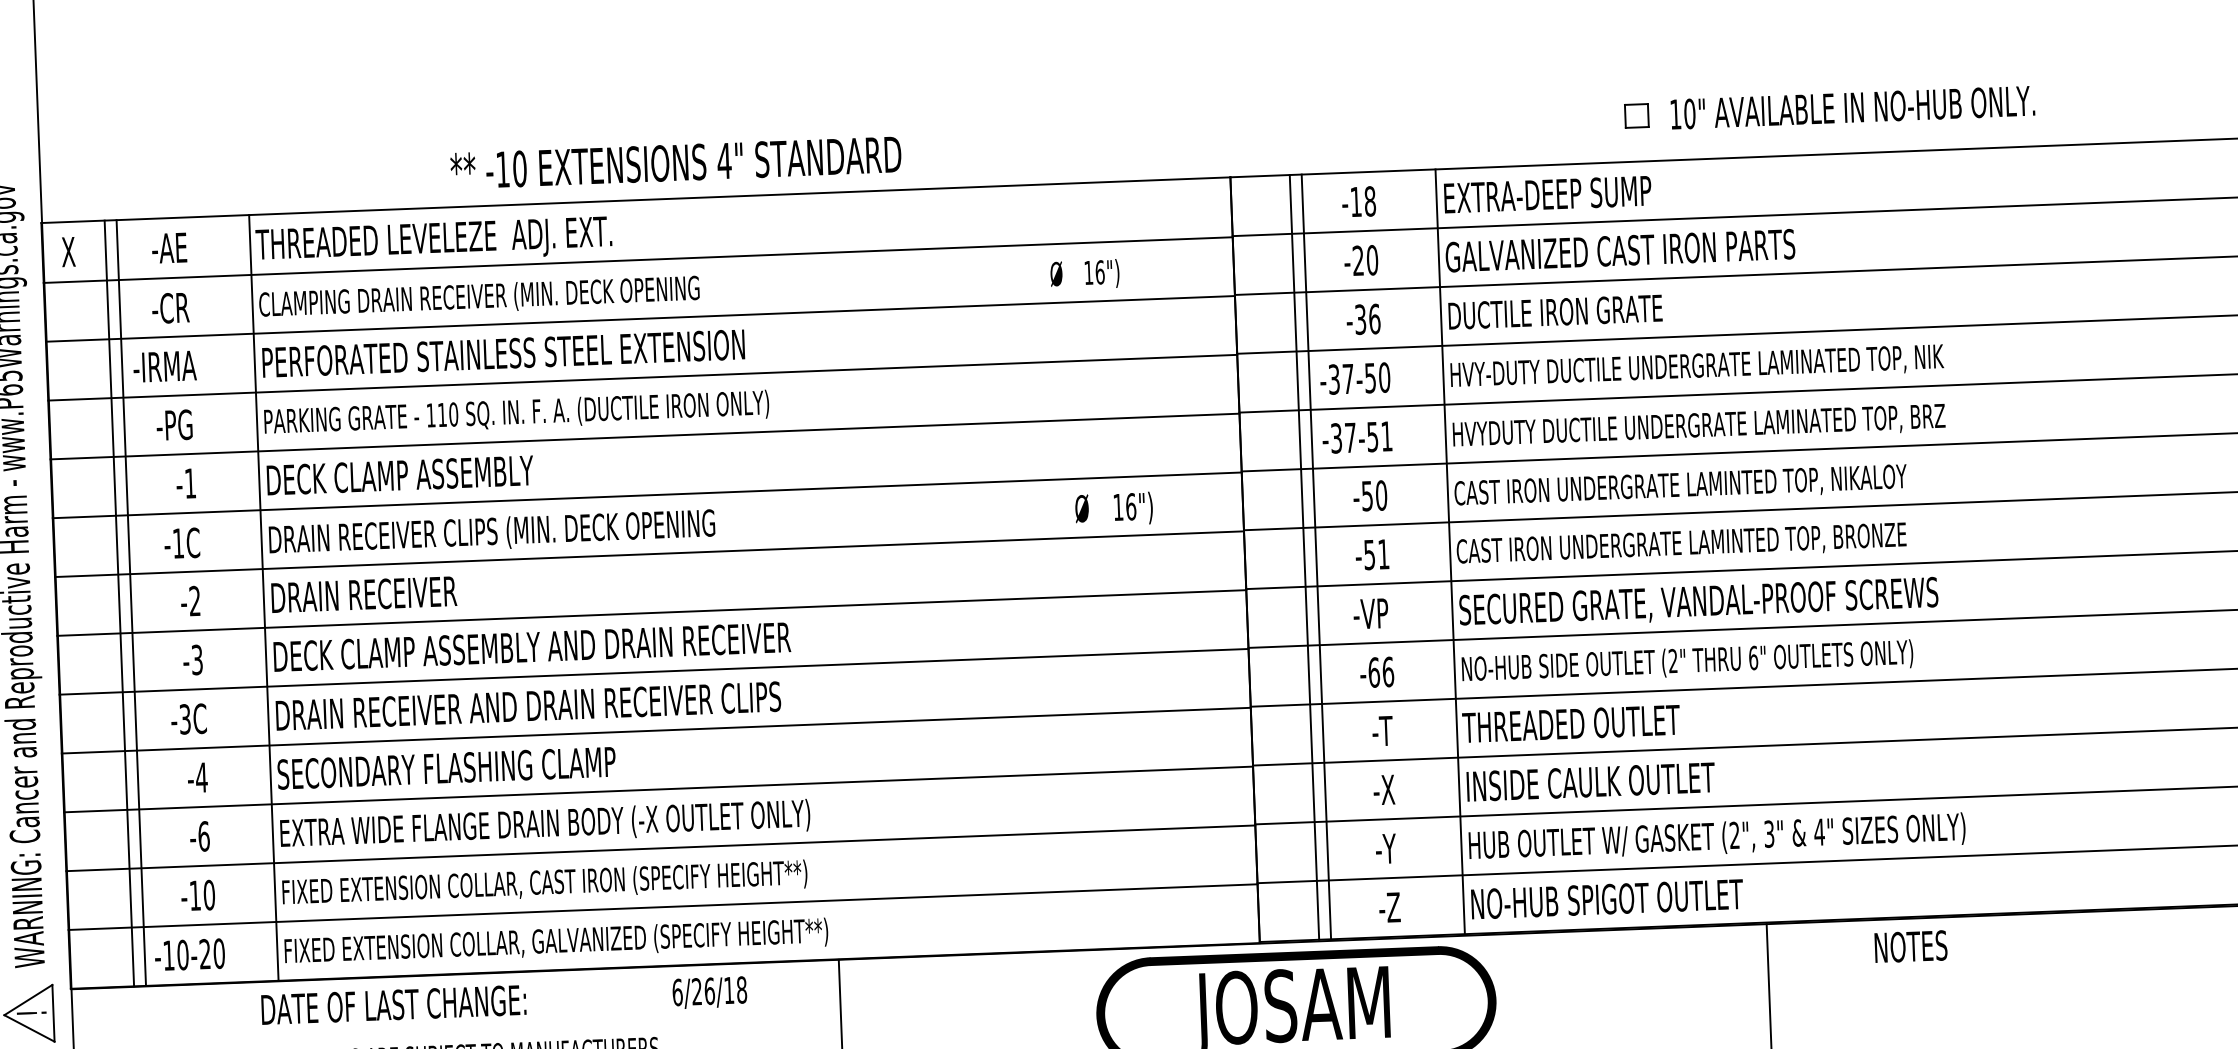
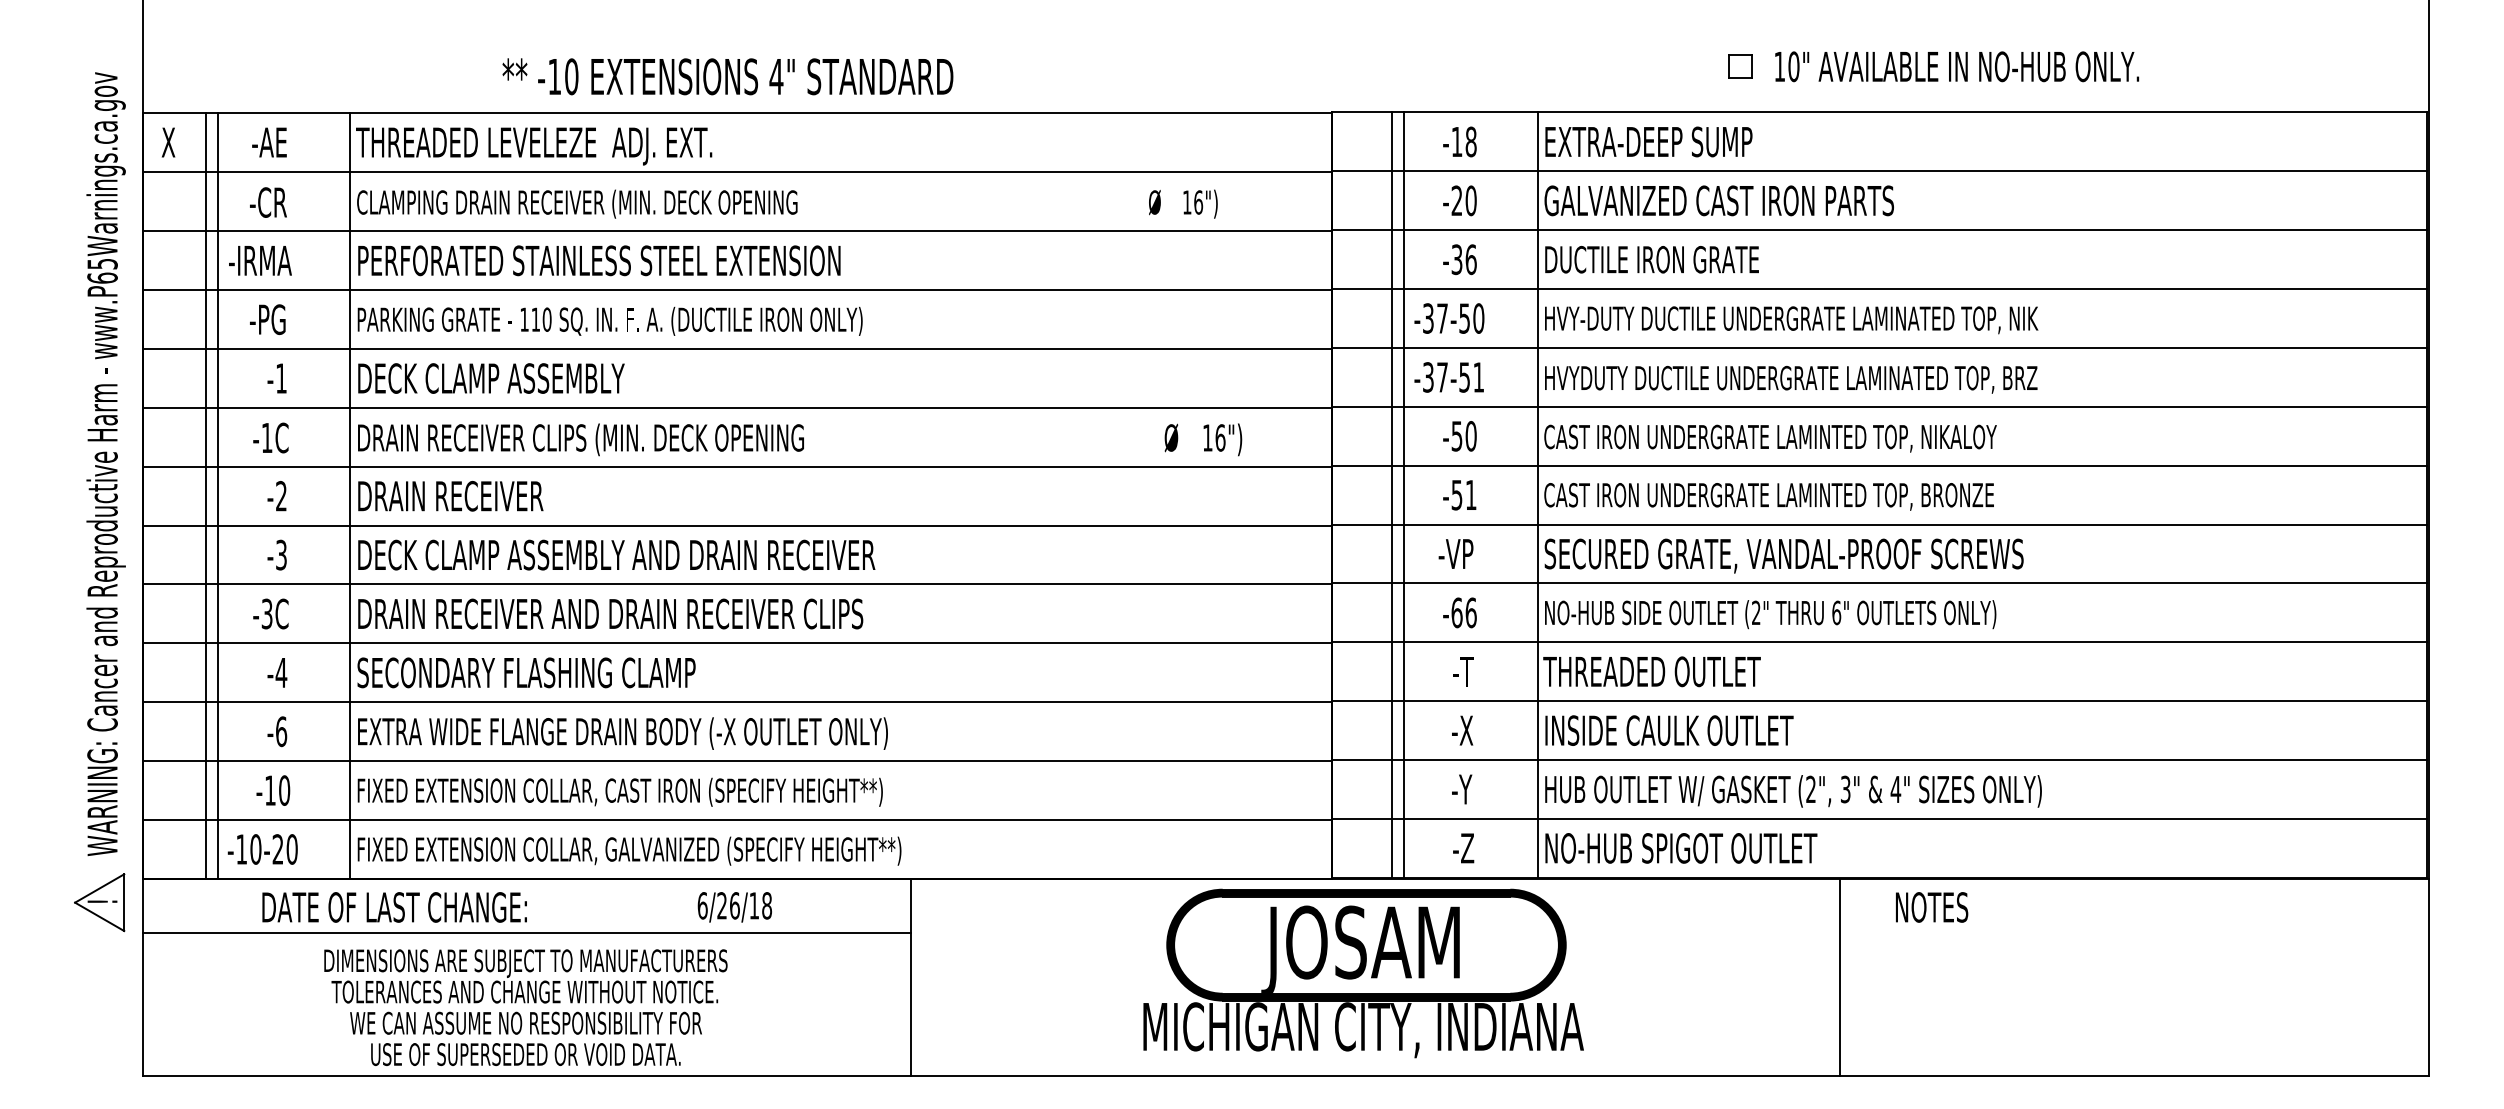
text: (675, 162) -> (727, 76), moved
text: (1911, 946) -> (1932, 907), moved
text: (709, 992) -> (734, 907), moved
text: (393, 1005) -> (394, 907), moved
line: (457, 1027) -> (527, 932), added

